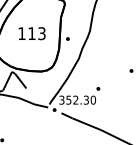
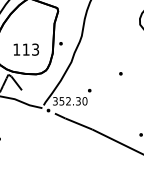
text: (32, 33) -> (26, 49), moved

